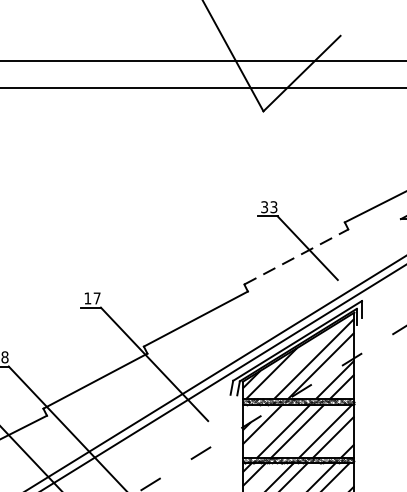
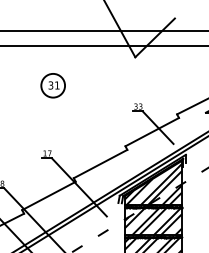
part: (102, 166) -> (52, 85), added
line: (296, 255) -> (152, 131), dashed -> solid

